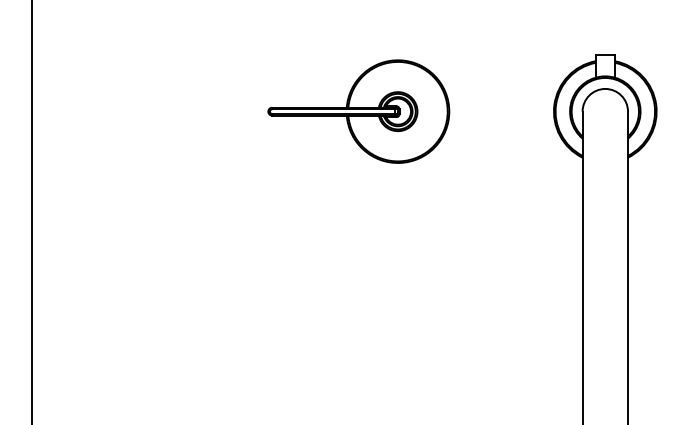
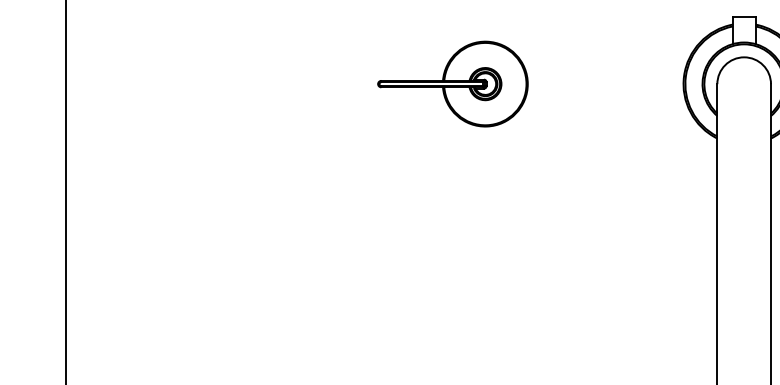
part: (358, 111) -> (452, 83), size x0.7

